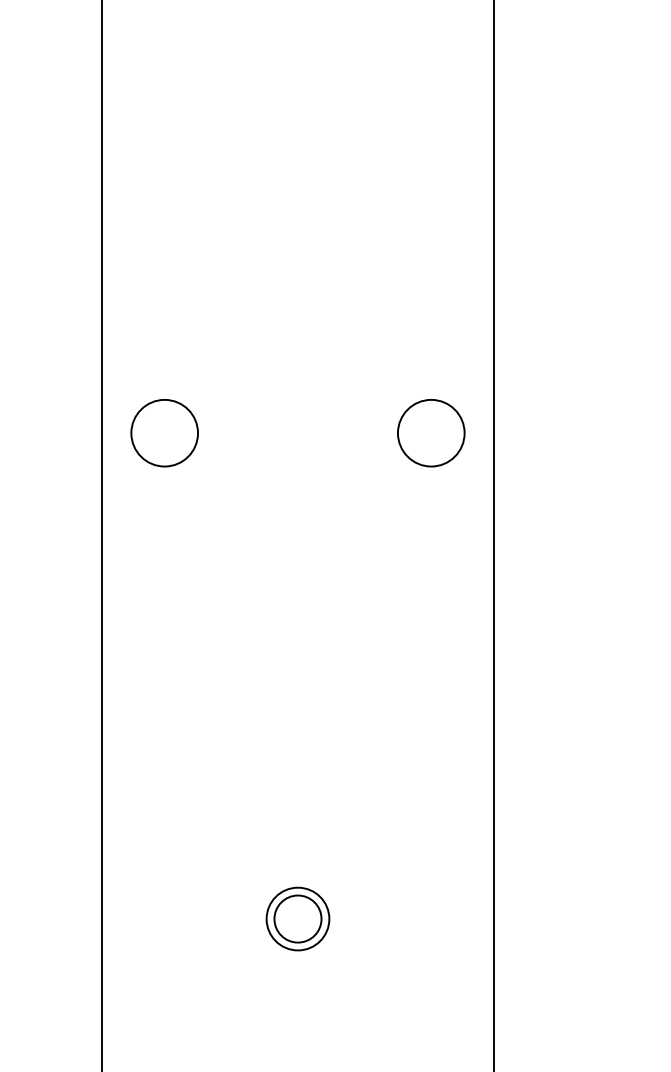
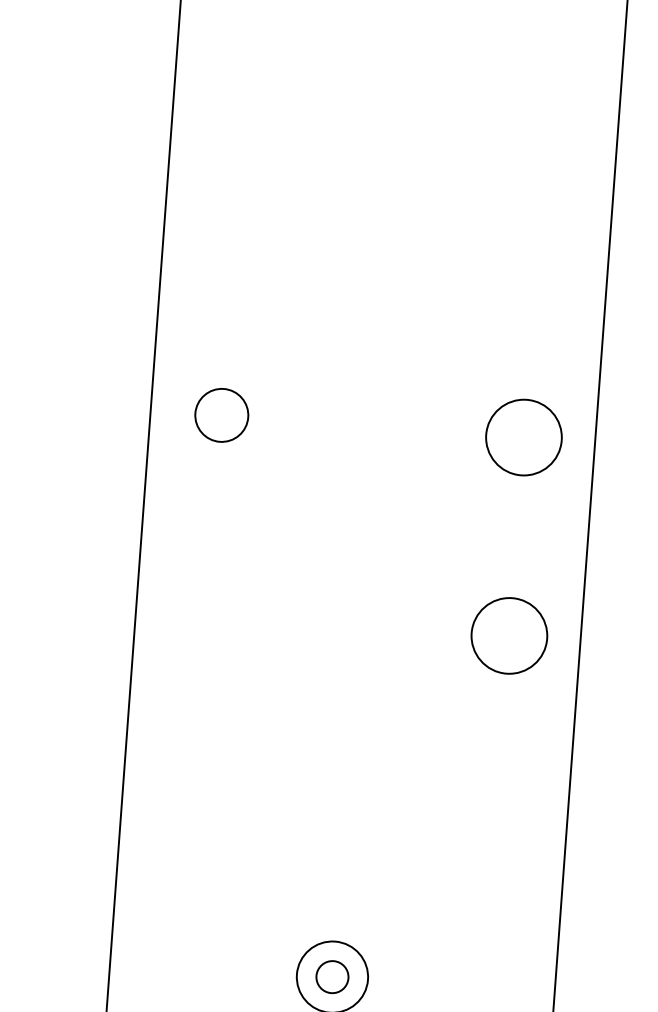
circle: (164, 432) -> (221, 414), size x0.7
circle: (431, 608) -> (509, 636), added
circle: (297, 918) -> (331, 976), size x0.6

